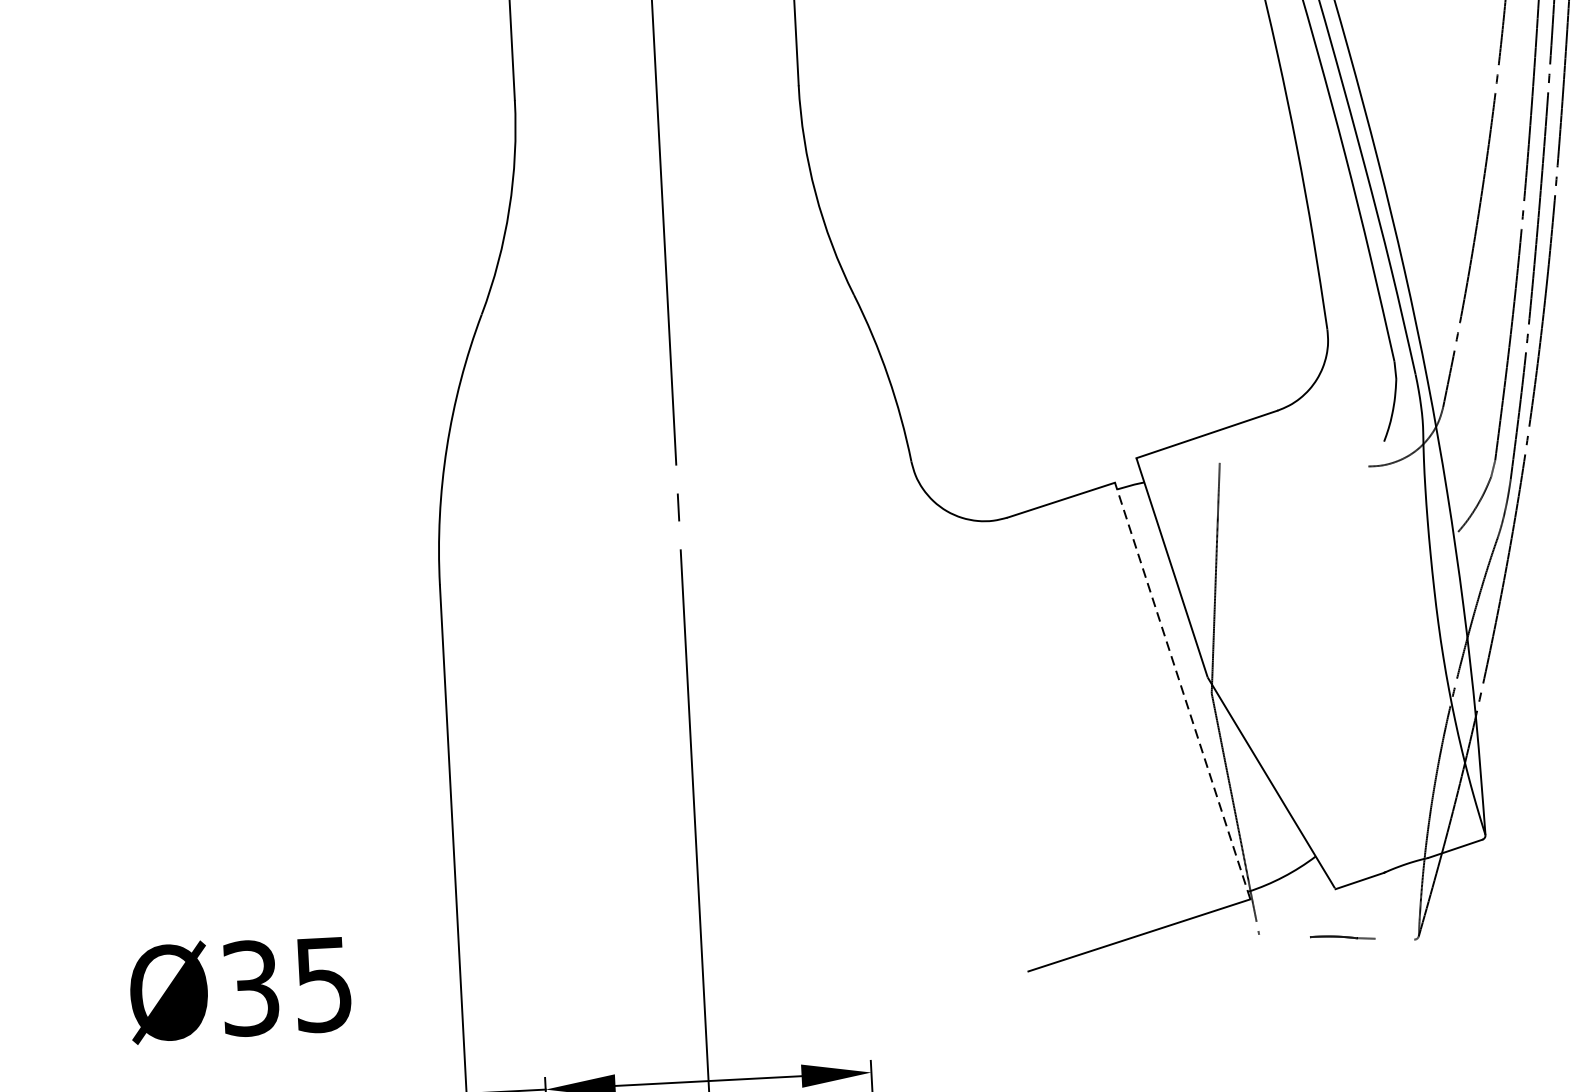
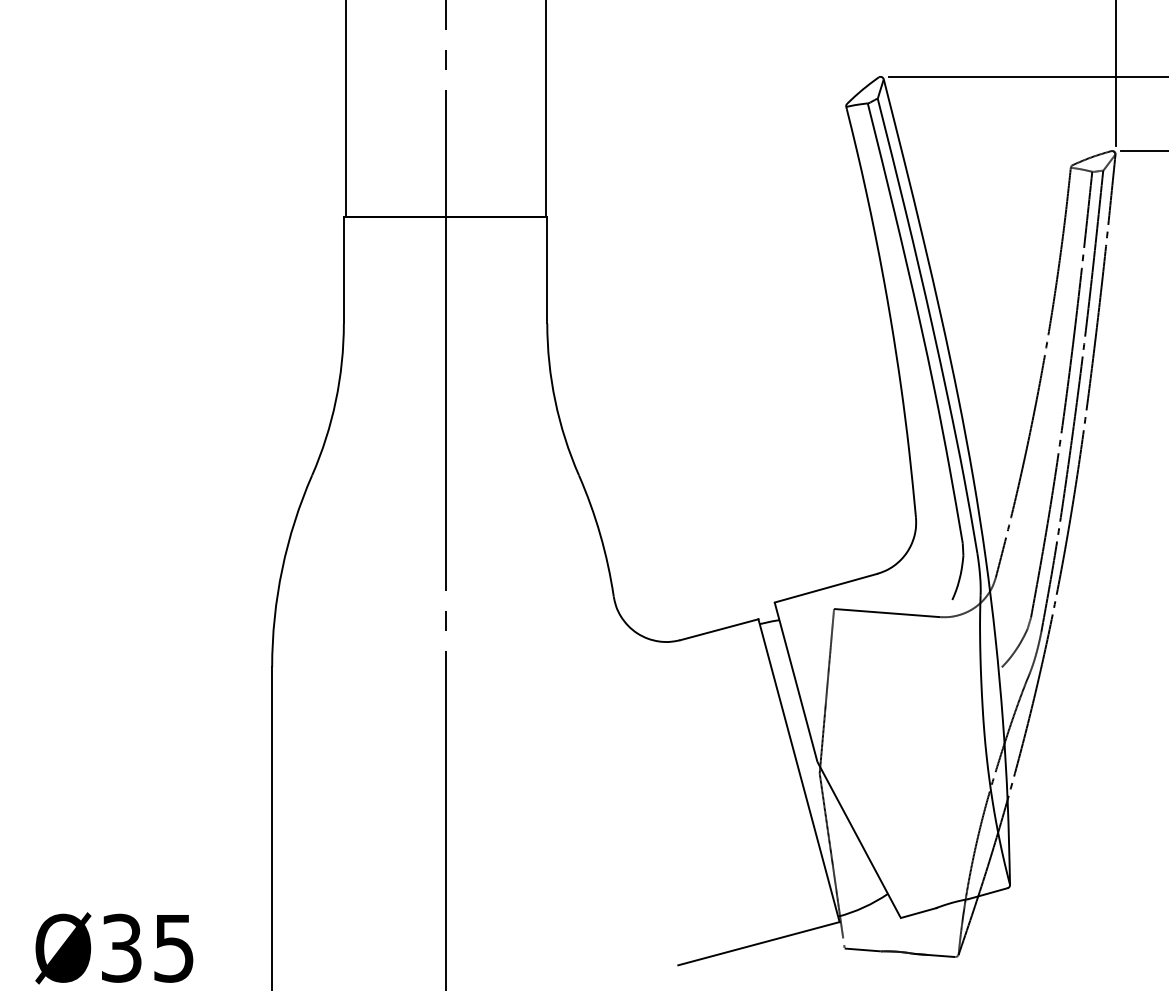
line: (1294, 465) -> (887, 613), added
line: (1183, 690) -> (799, 770), dashed -> solid
line: (1284, 935) -> (862, 949), added
line: (1385, 939) -> (934, 955), added

